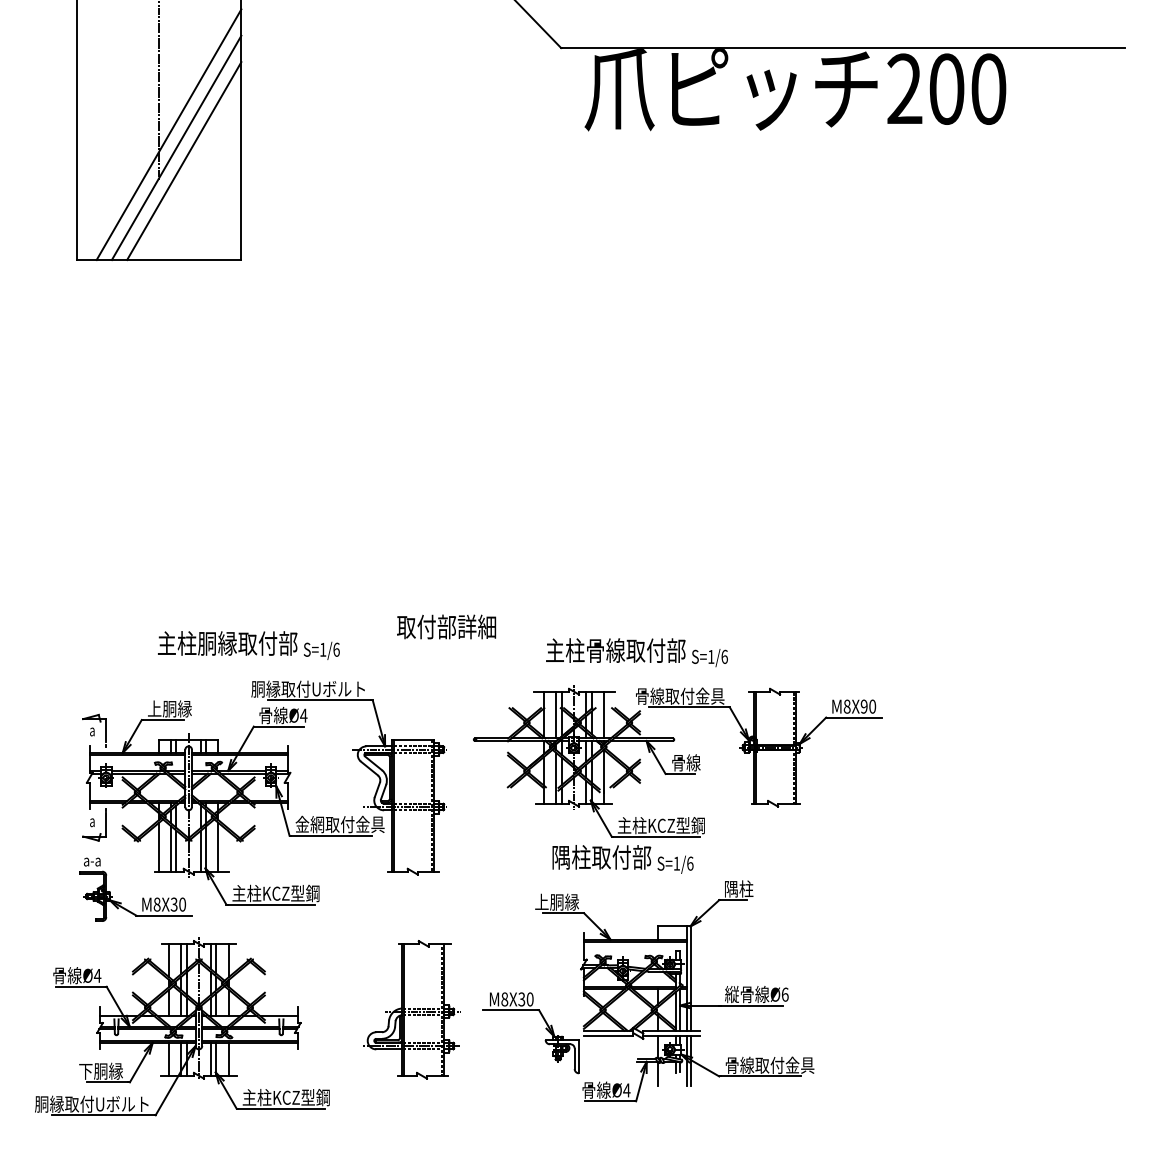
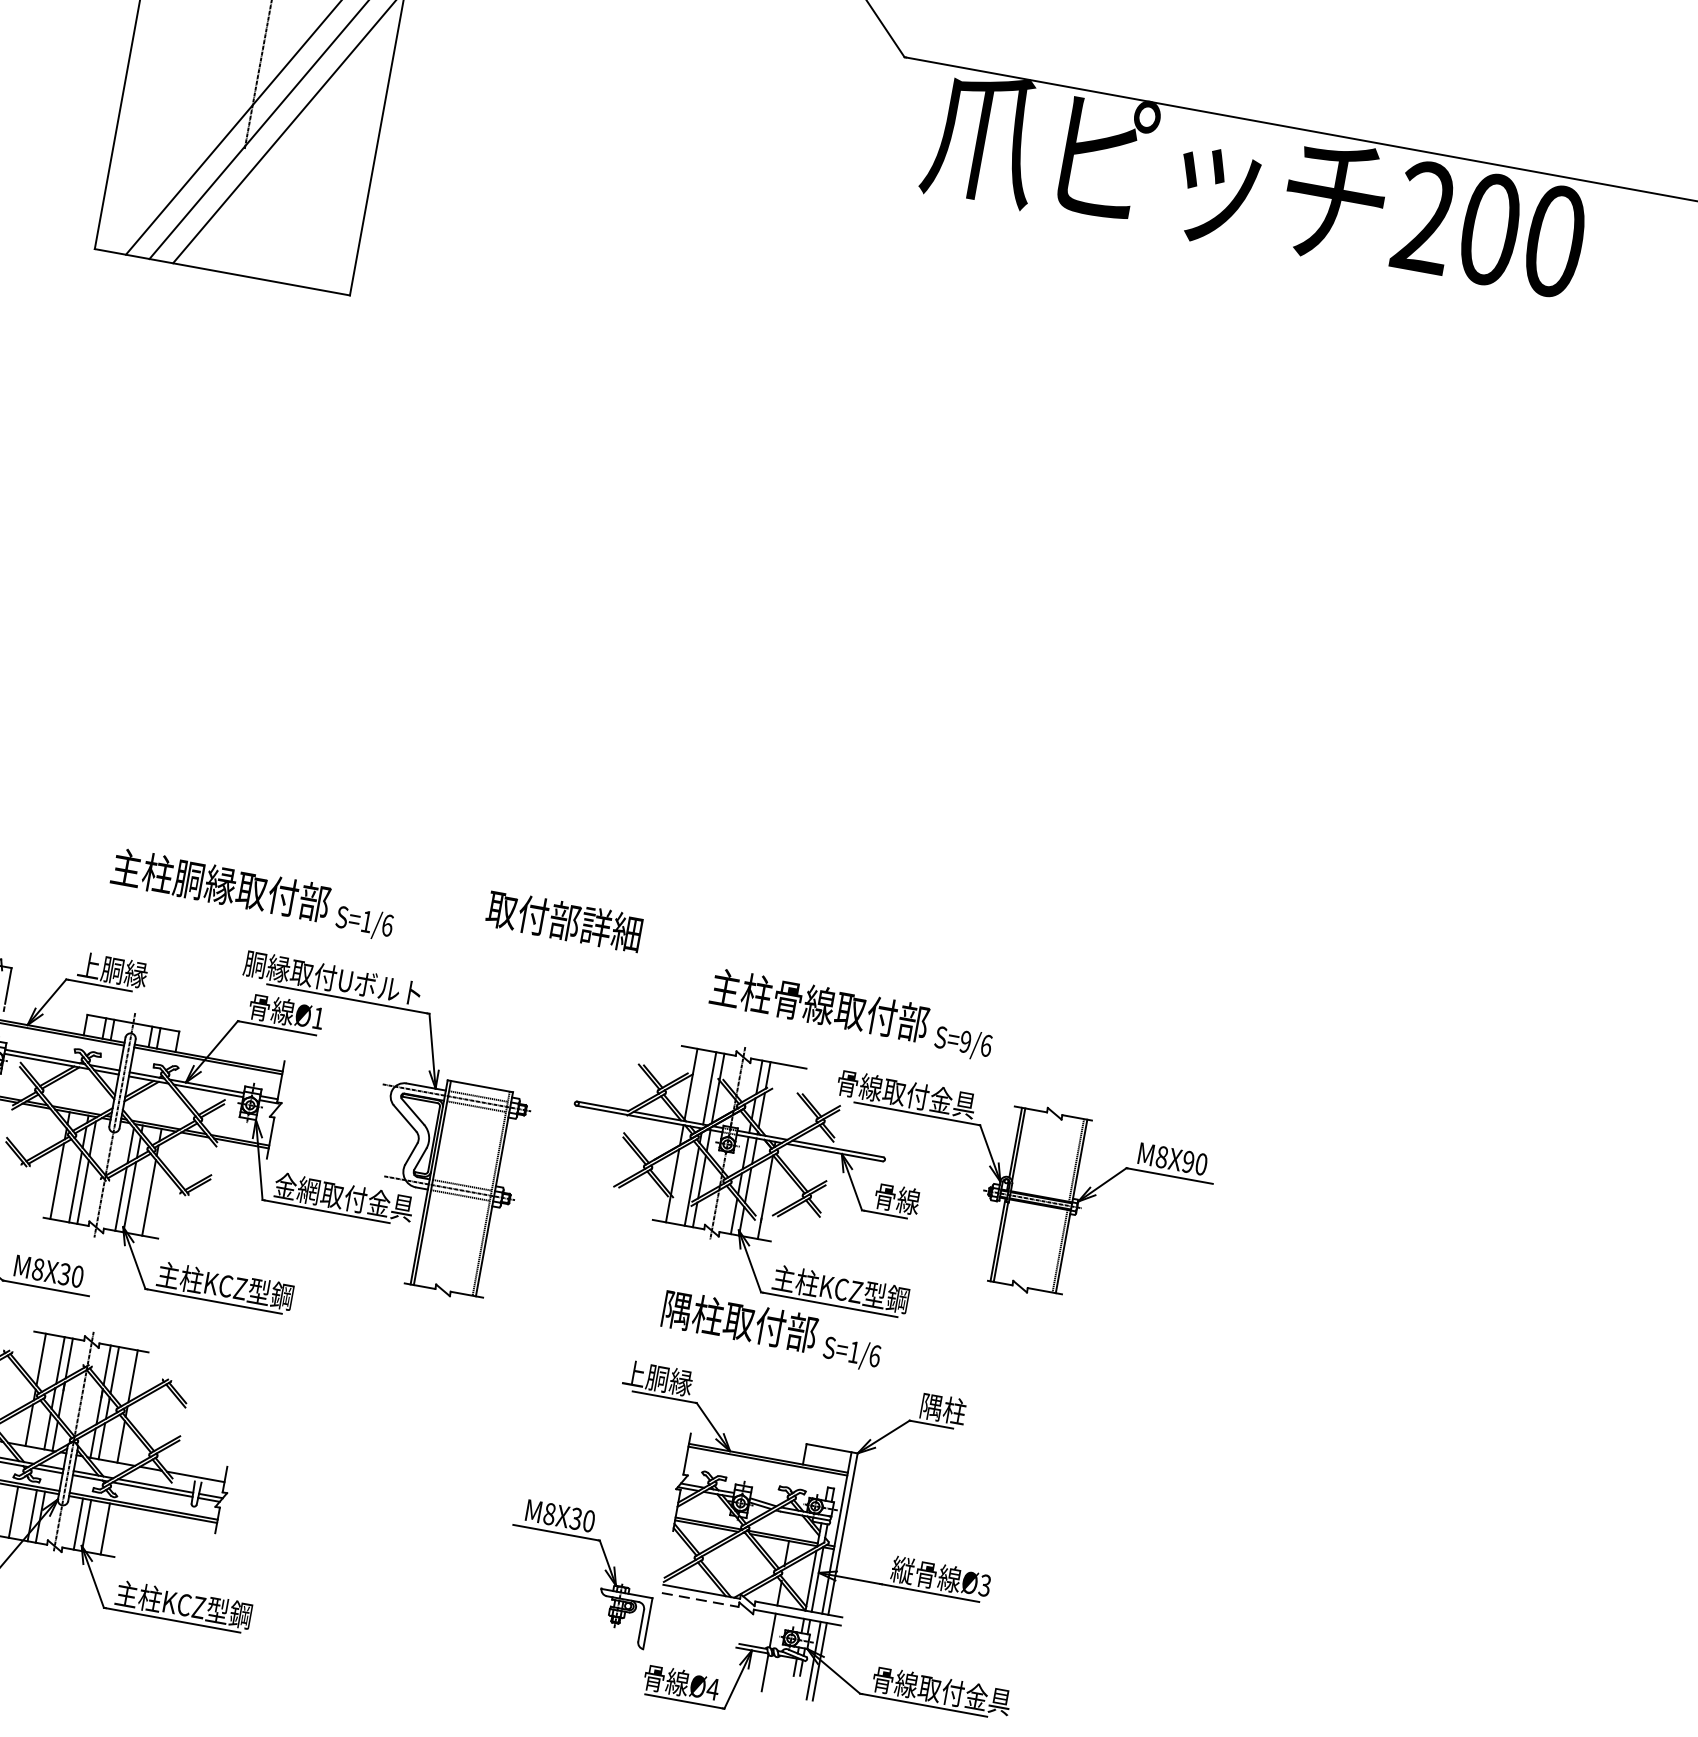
text: (711, 656) -> (966, 1041), S=1/6 -> S=9/6
line: (603, 714) -> (782, 1100), removed
text: (303, 715) -> (317, 1017), Ø4 -> Ø1
text: (784, 994) -> (984, 1585), Ø6 -> Ø3
part: (411, 1009) -> (402, 1503), removed
line: (608, 1036) -> (699, 1600), solid -> dashed

